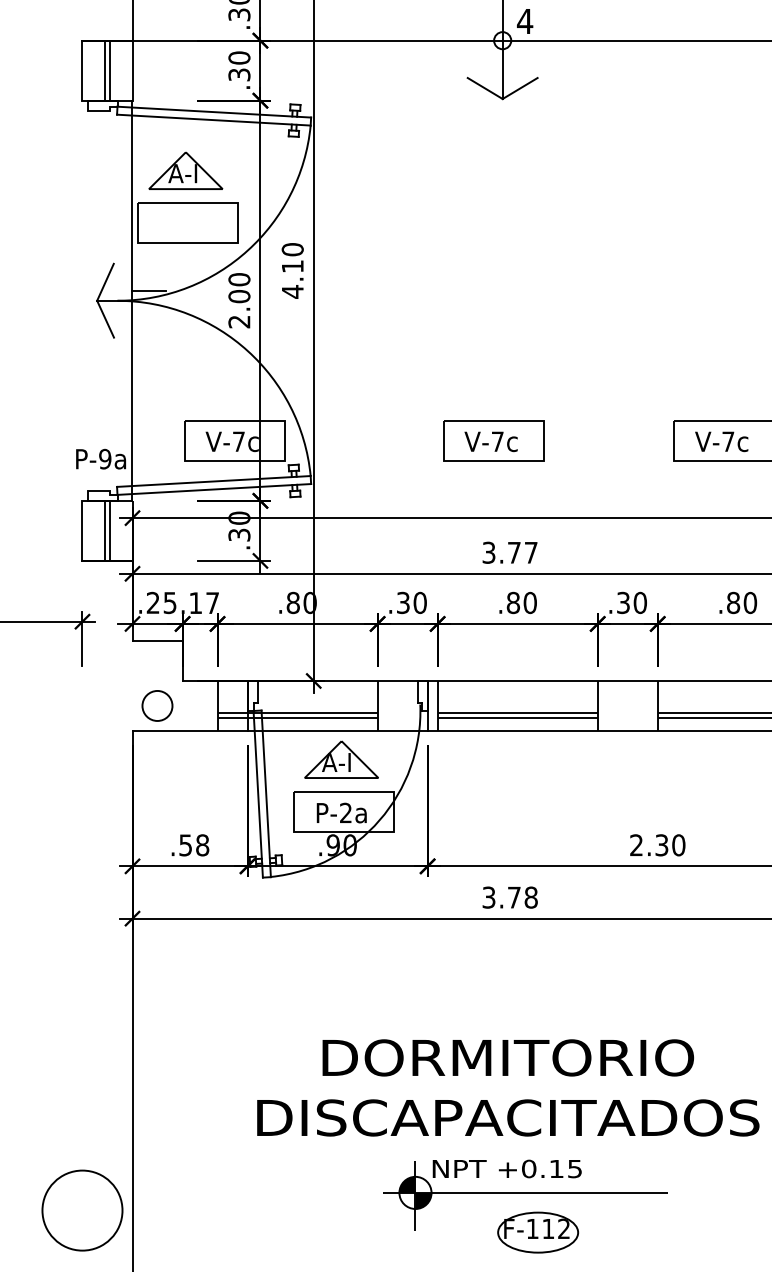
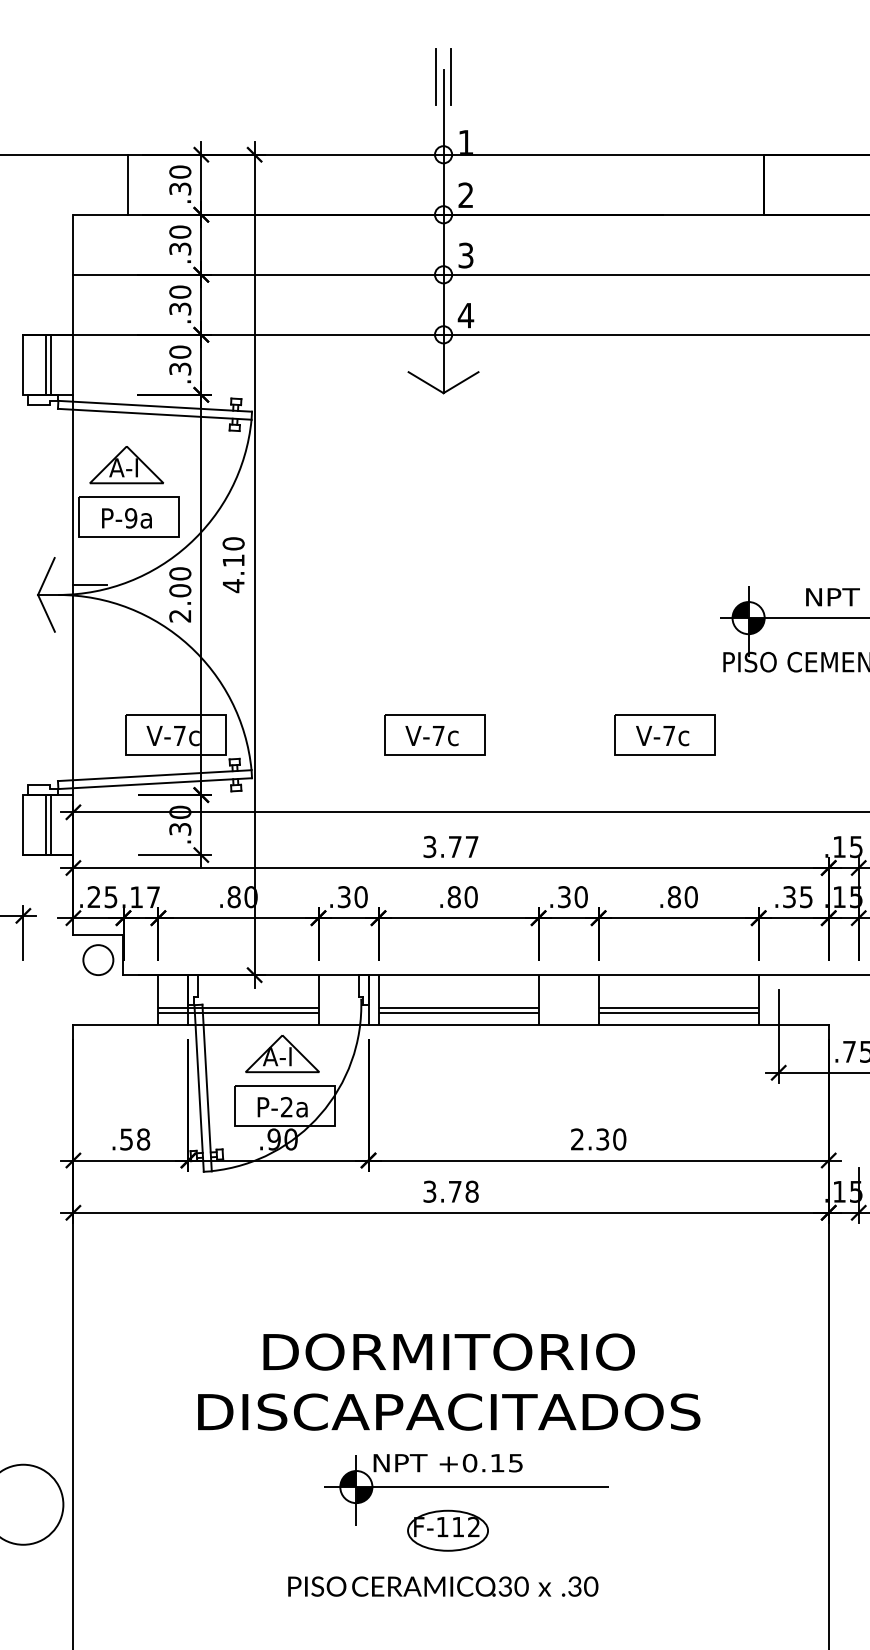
text: (100, 459) -> (126, 518), moved
circle: (157, 705) -> (98, 959), moved
part: (537, 1232) -> (447, 1530), moved

